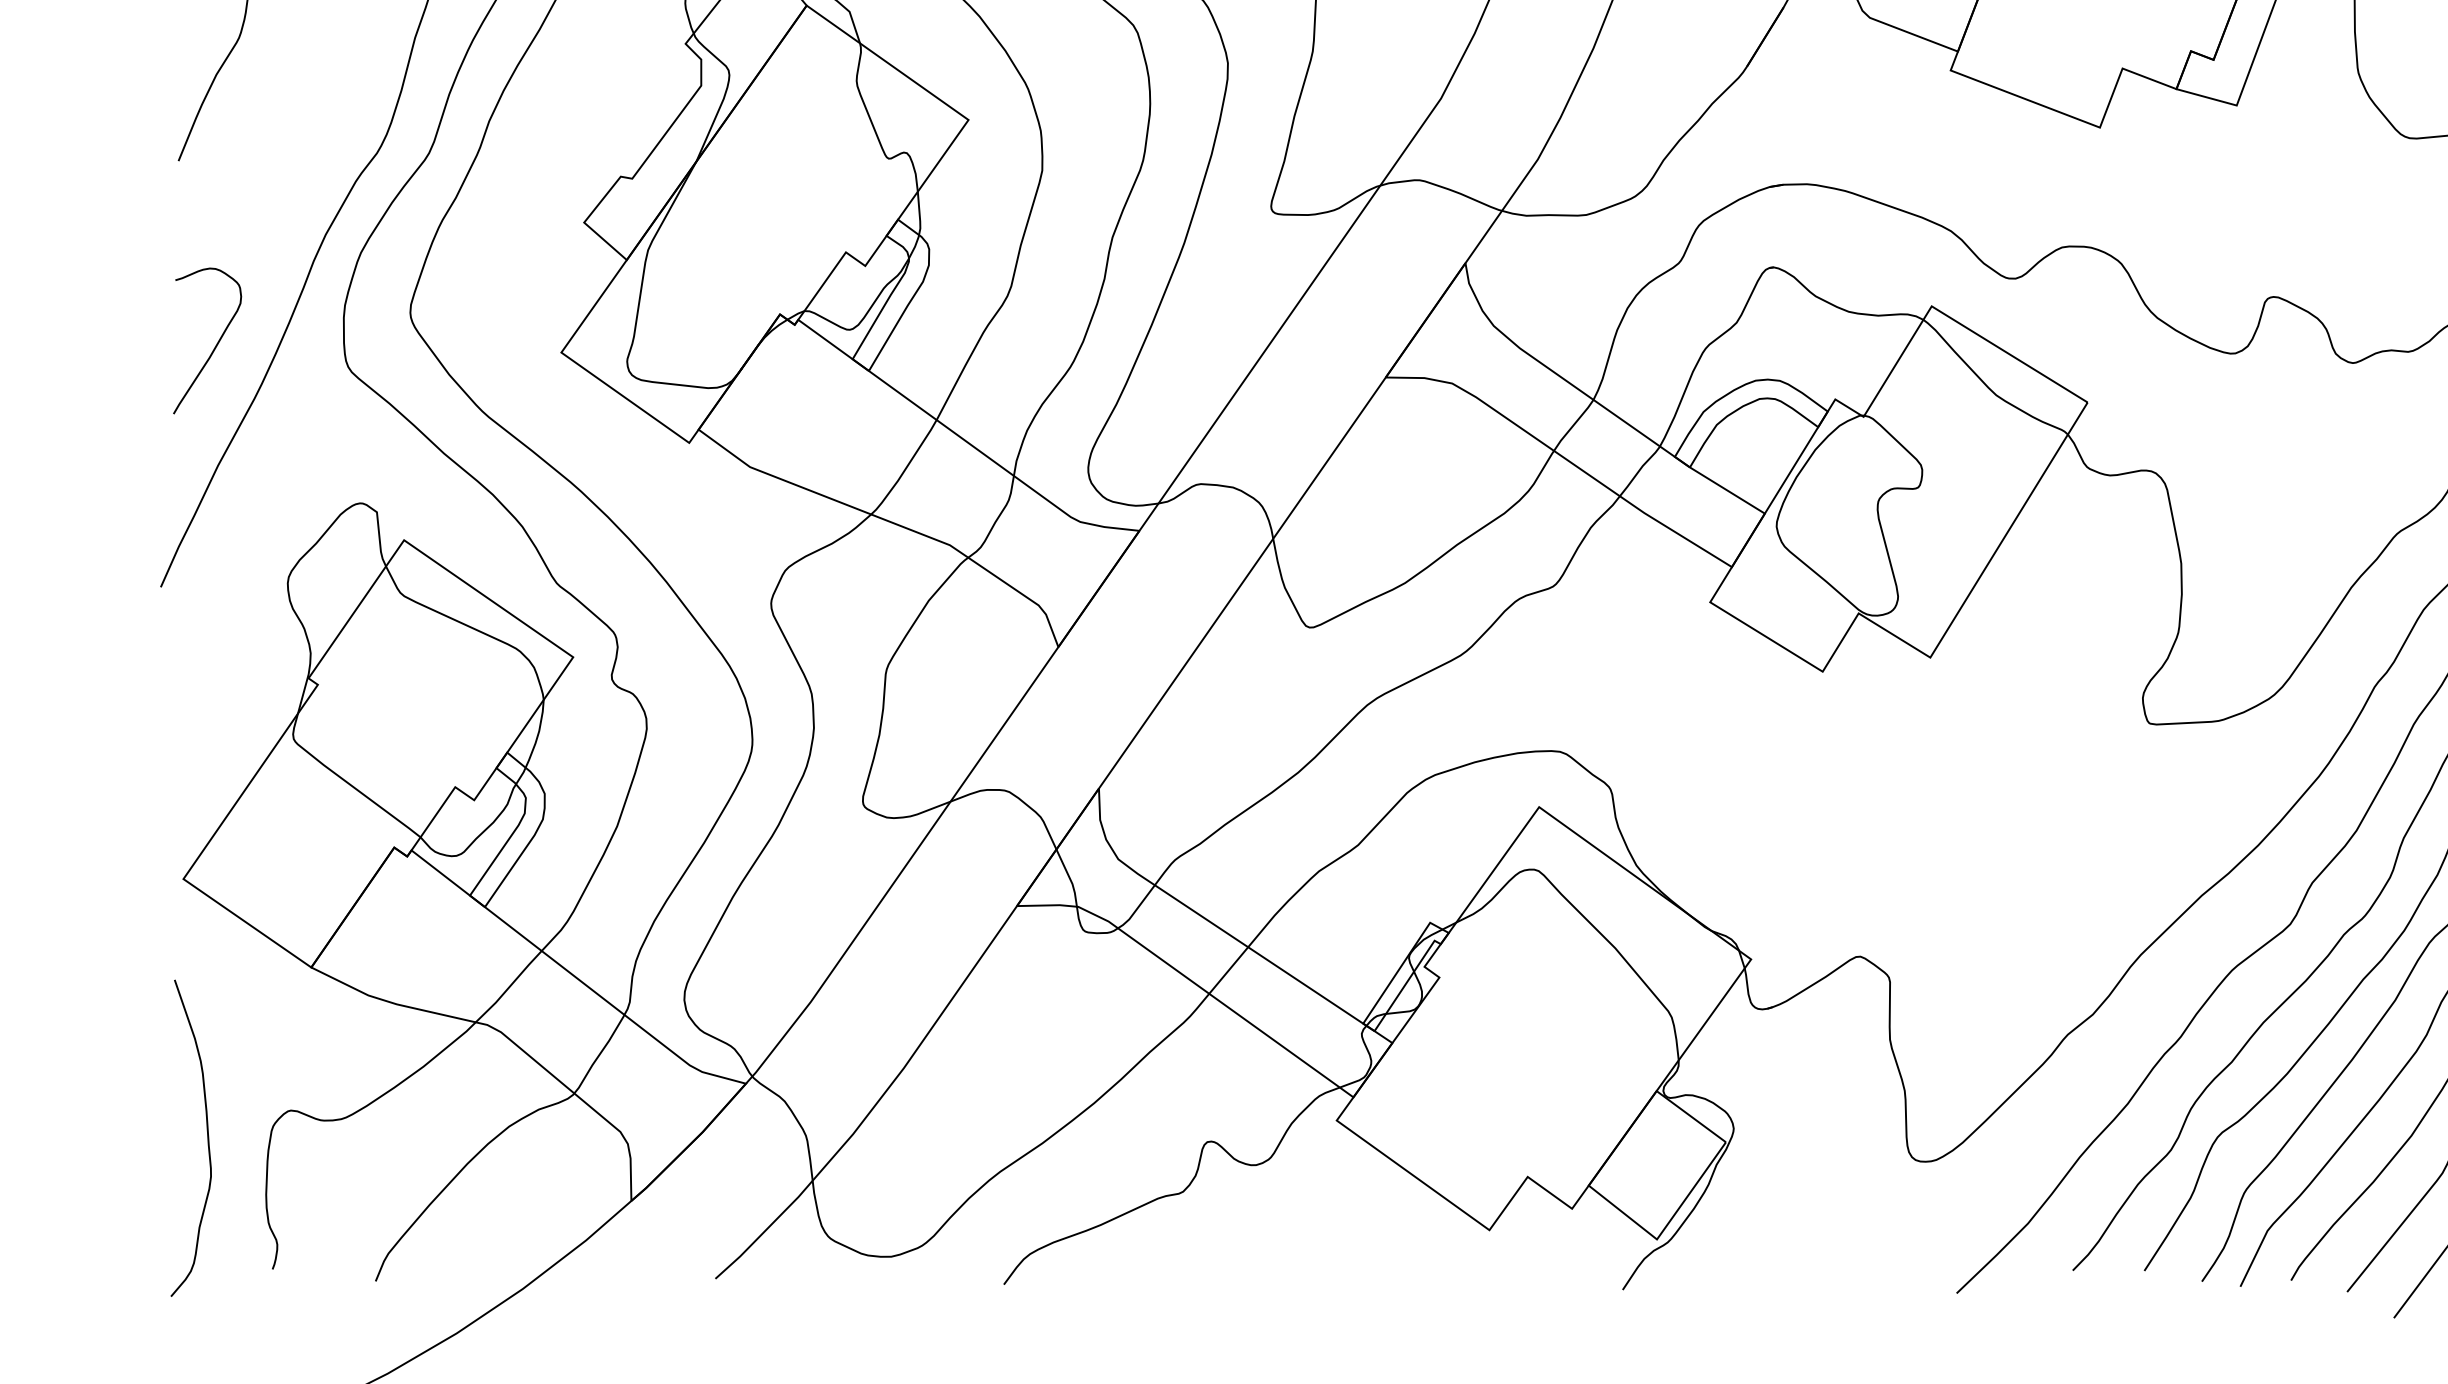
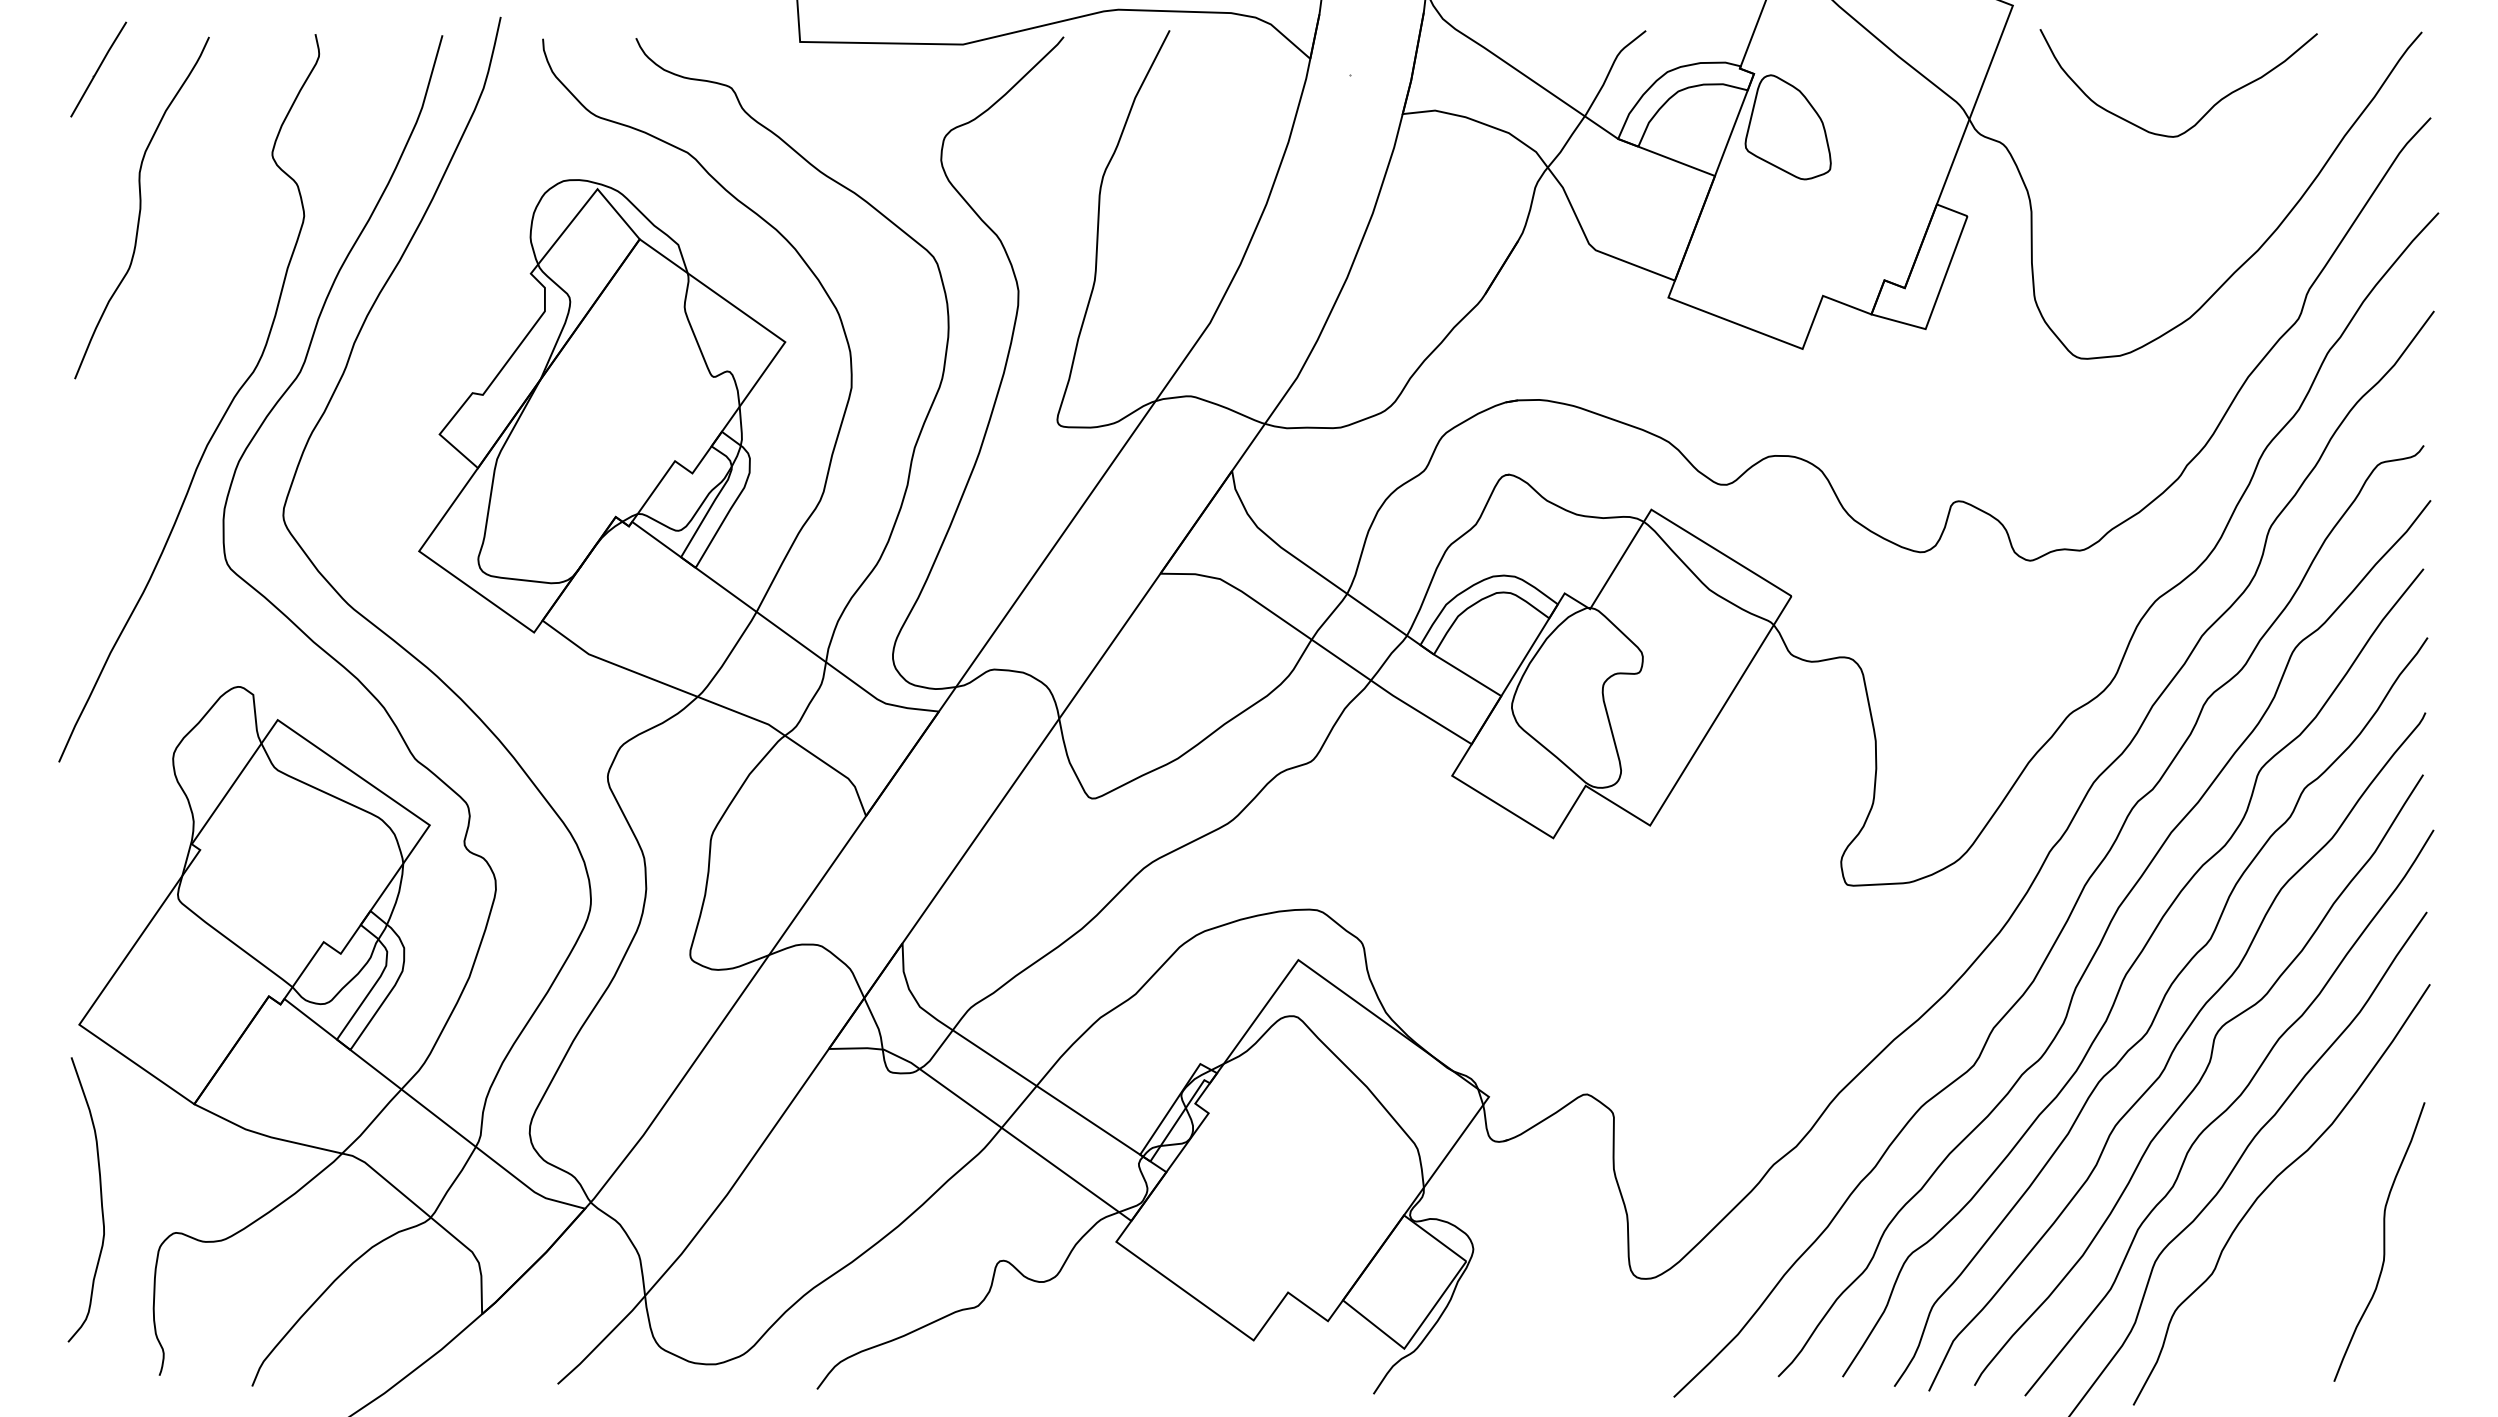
curve: (214, 346) -> (107, 545), removed
curve: (207, 1137) -> (100, 1199), moved

